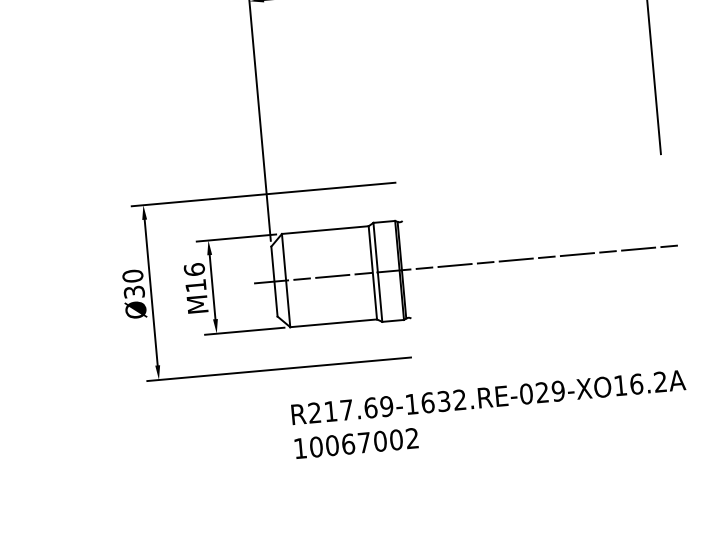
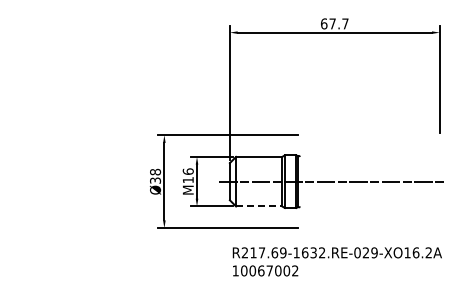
text: (132, 274) -> (155, 171), Ø30 -> Ø38
line: (334, 323) -> (259, 206), solid -> dashed

